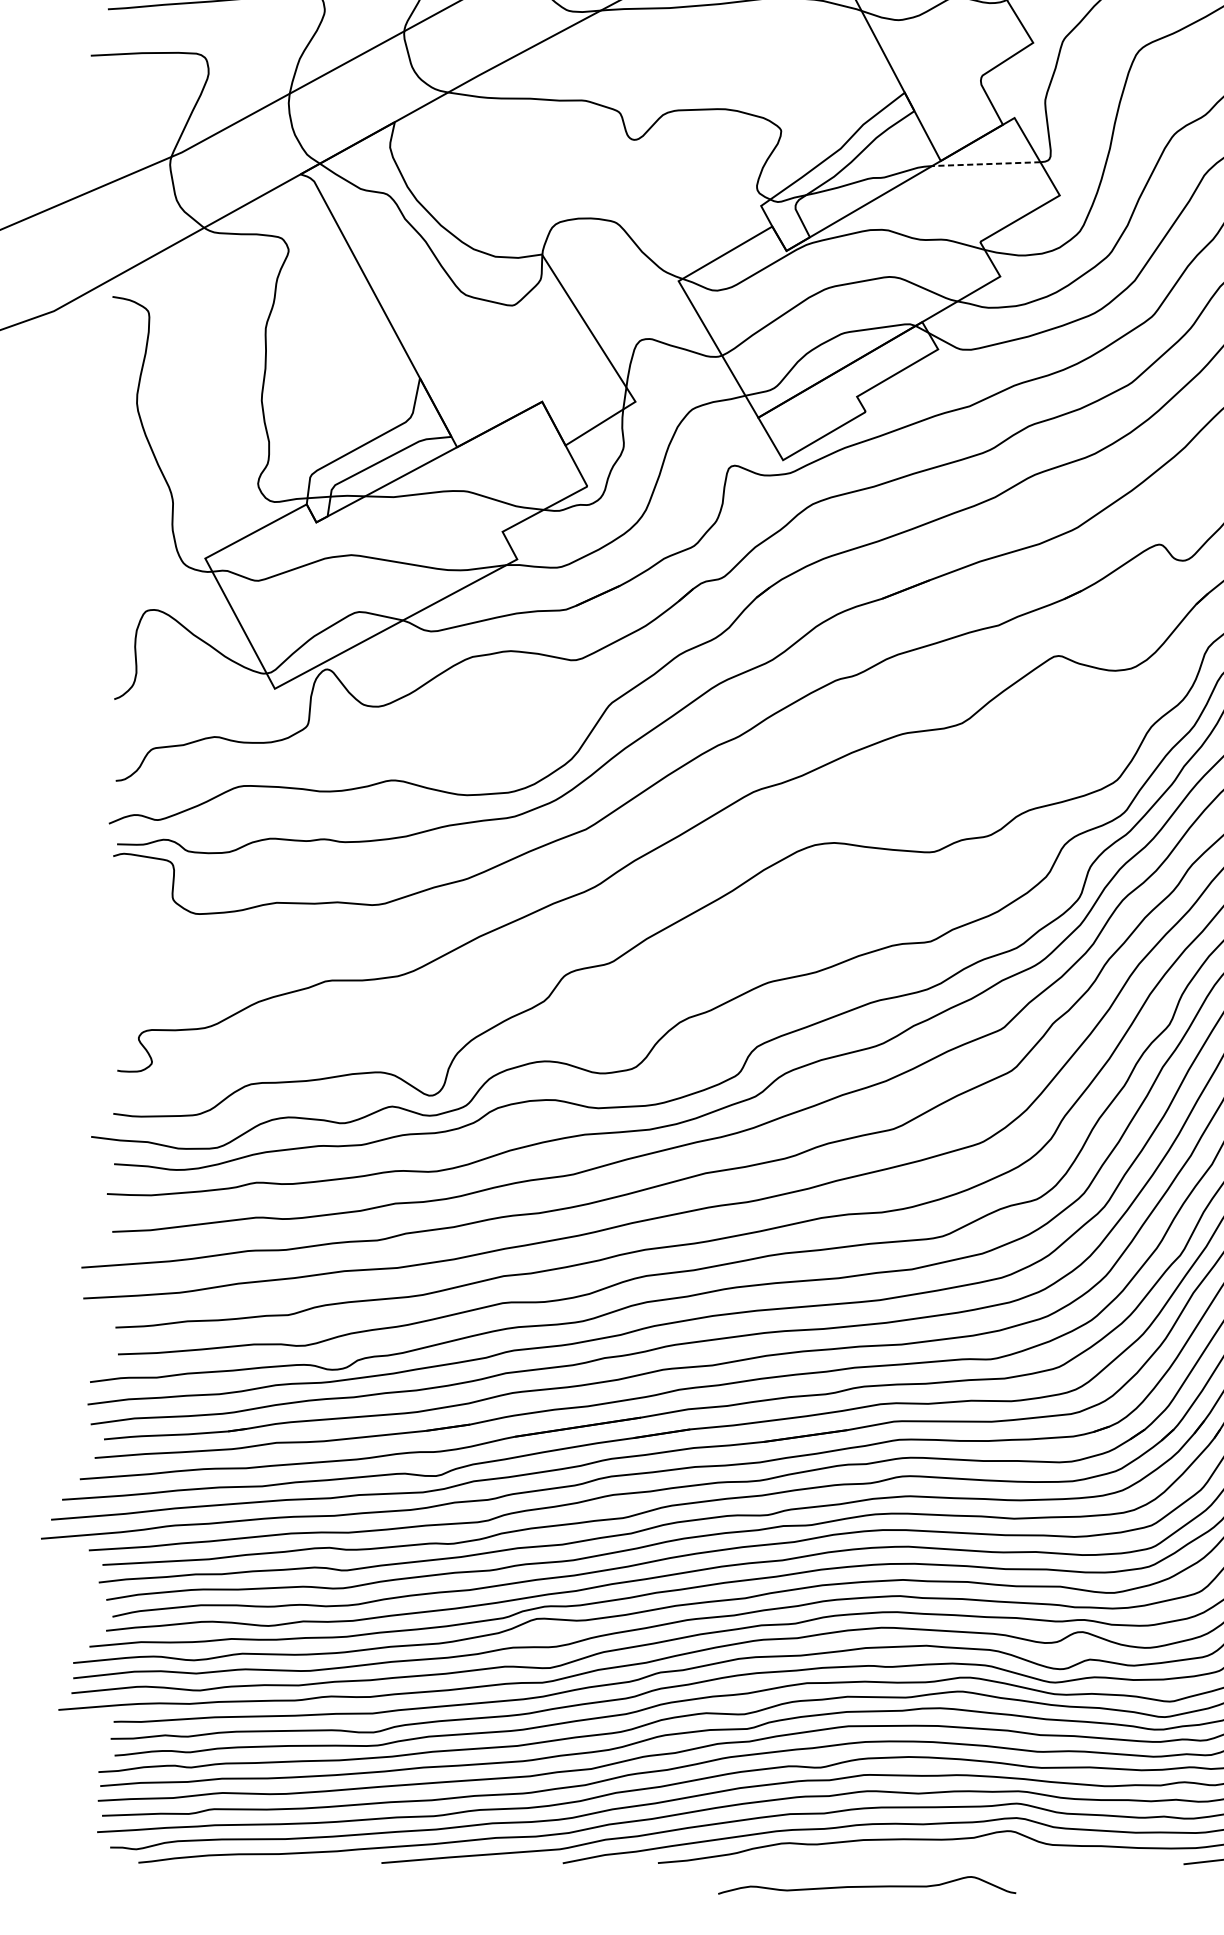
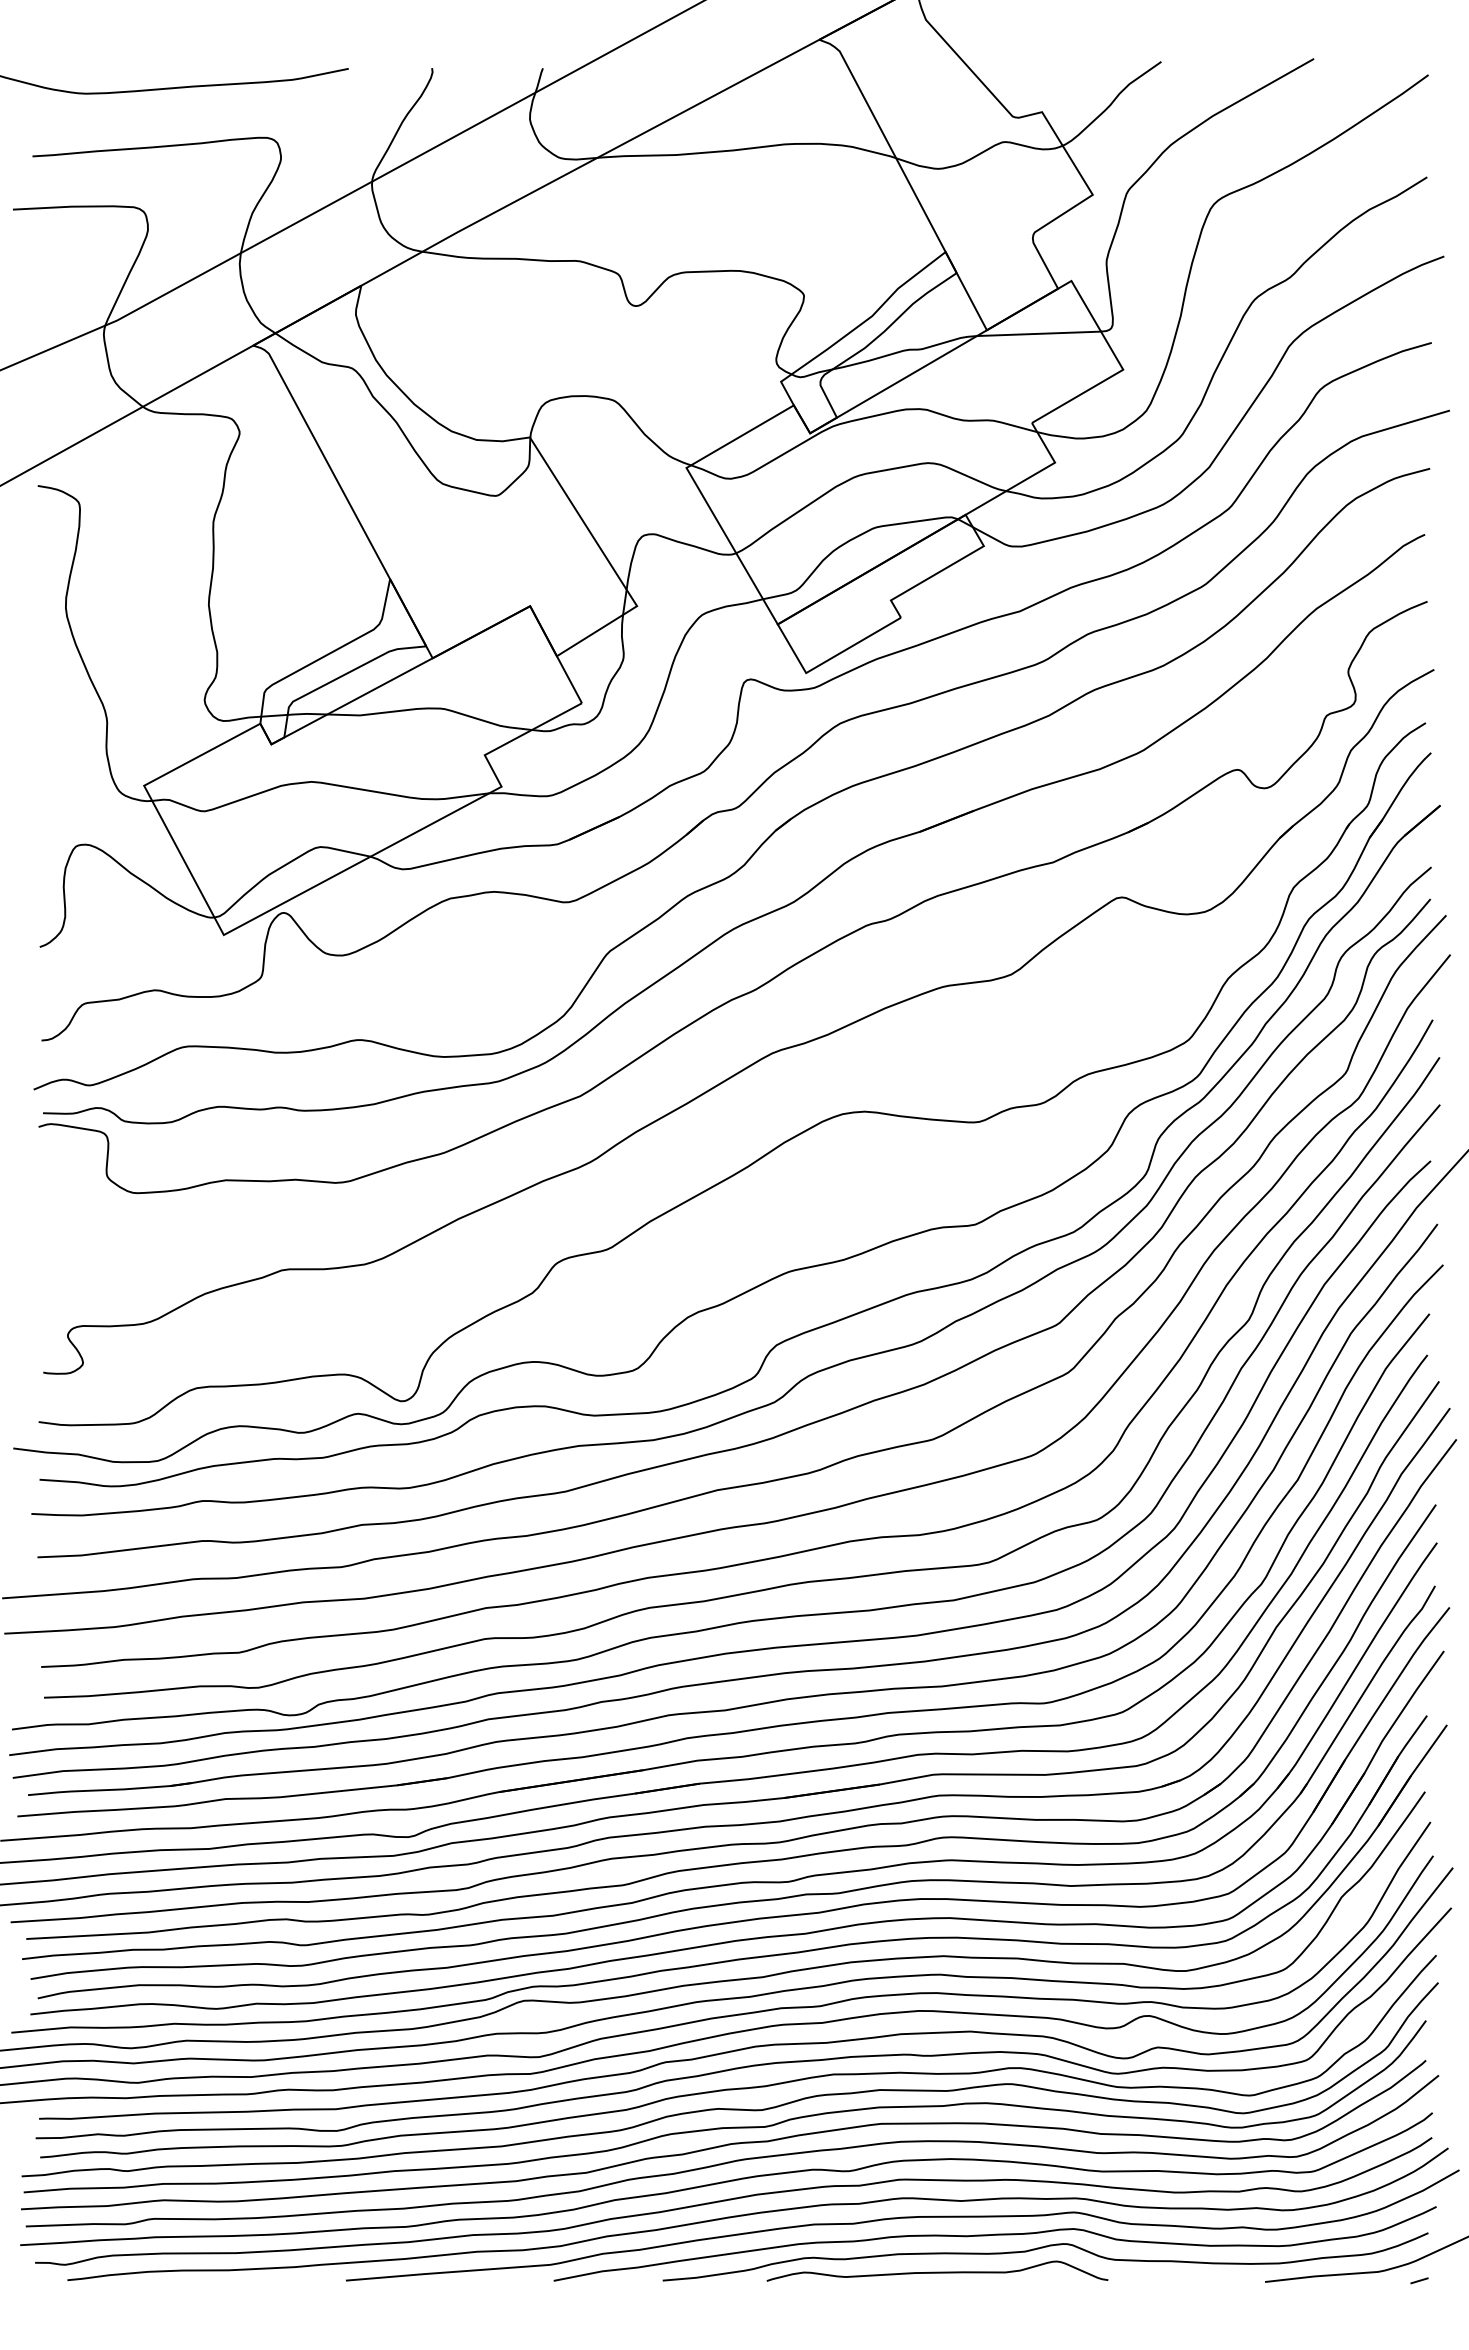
line: (985, 163) -> (1038, 333), dashed -> solid
curve: (867, 1885) -> (937, 2271), moved

